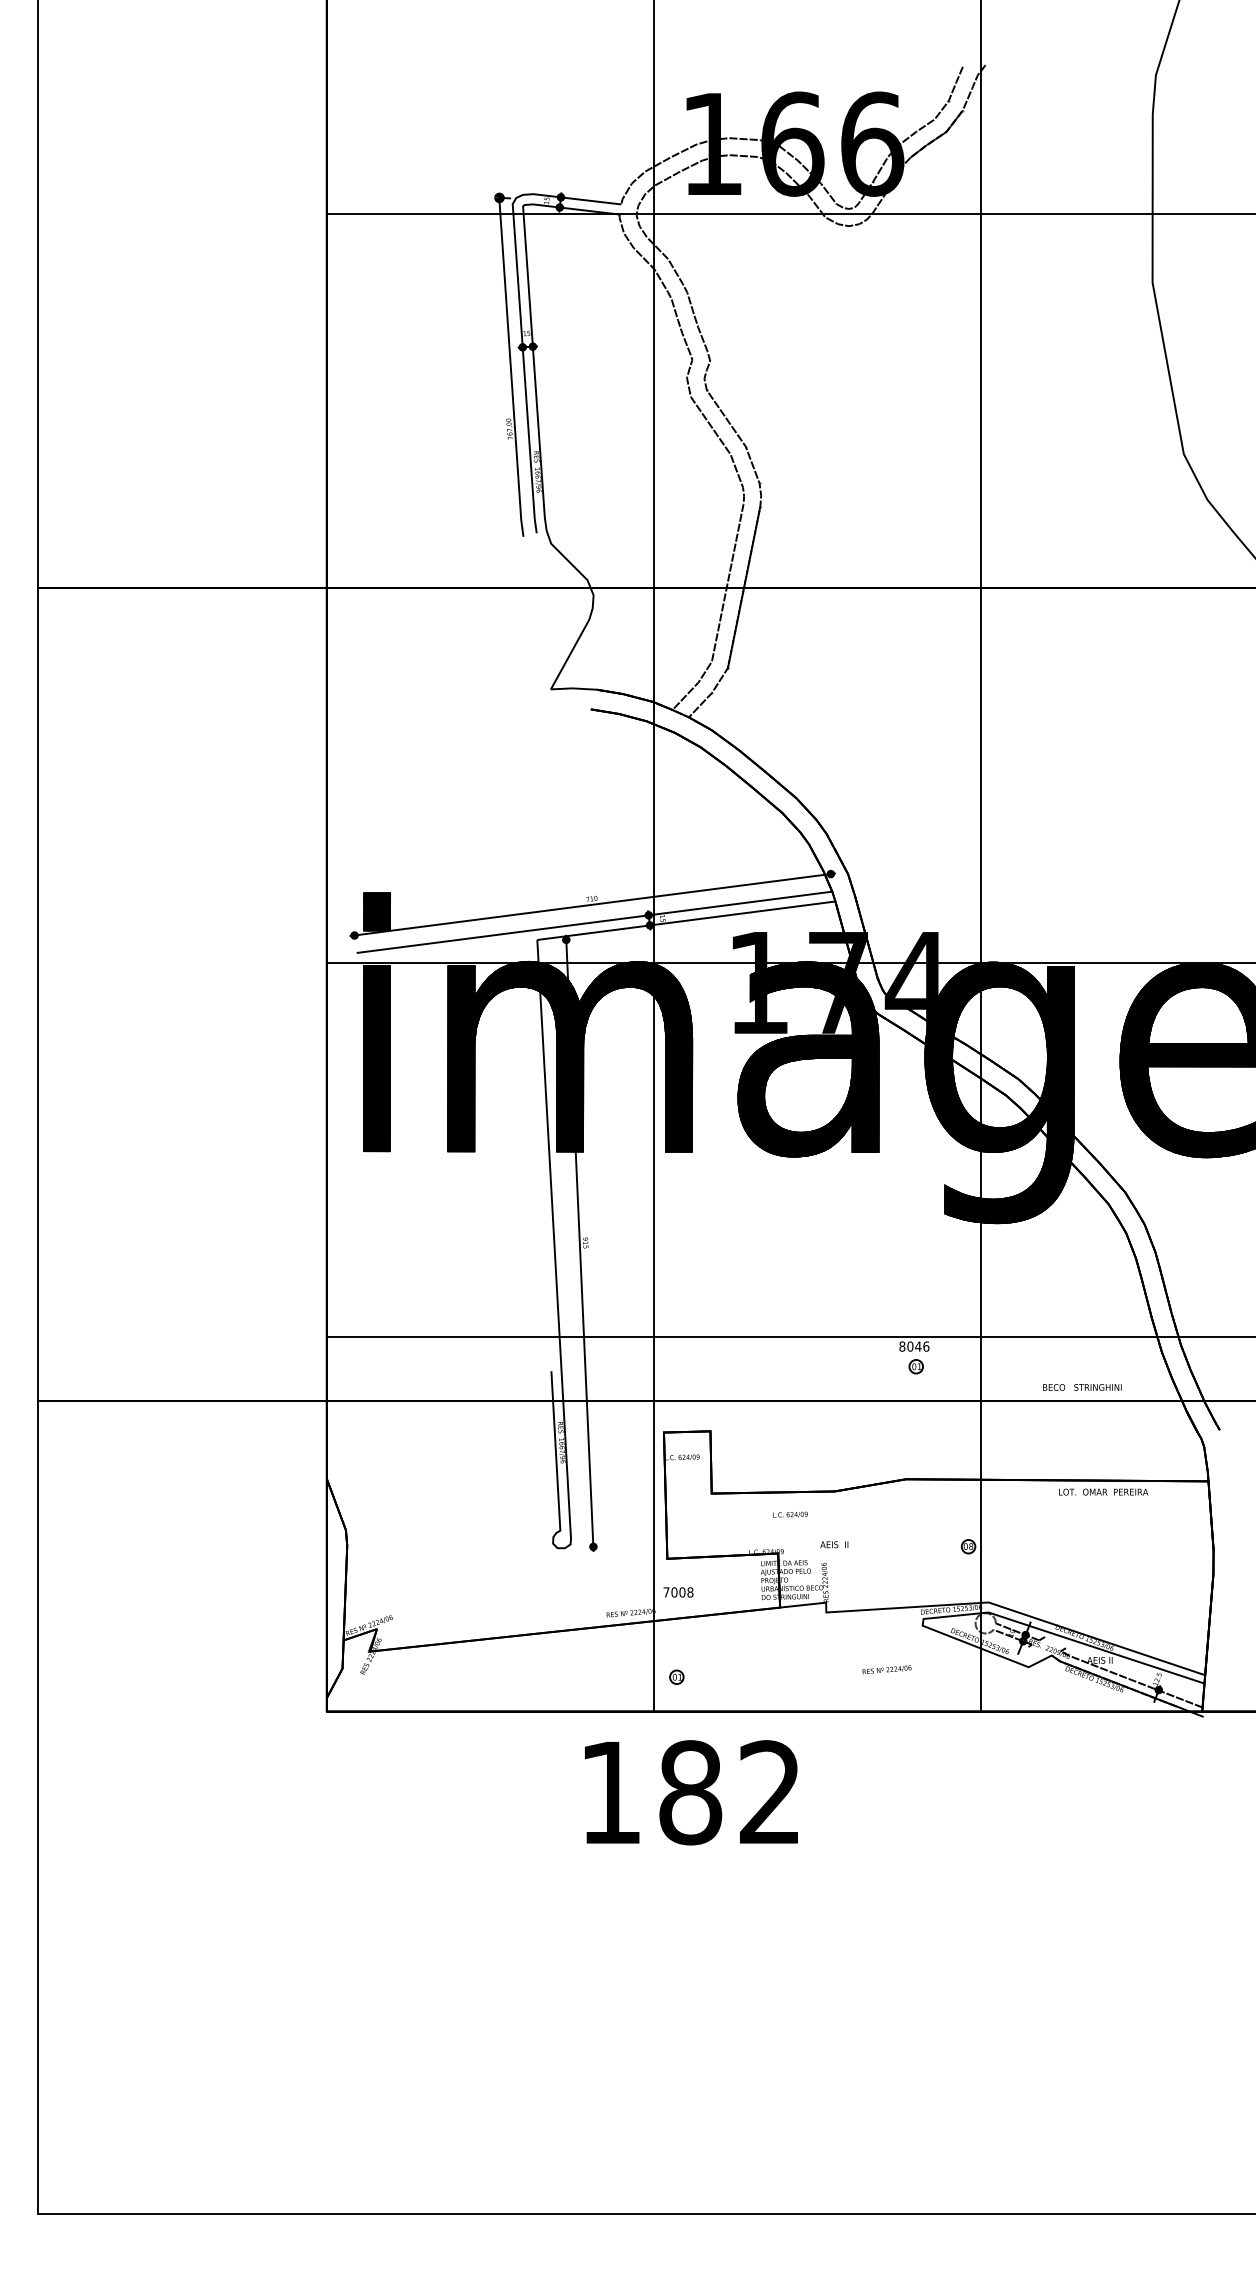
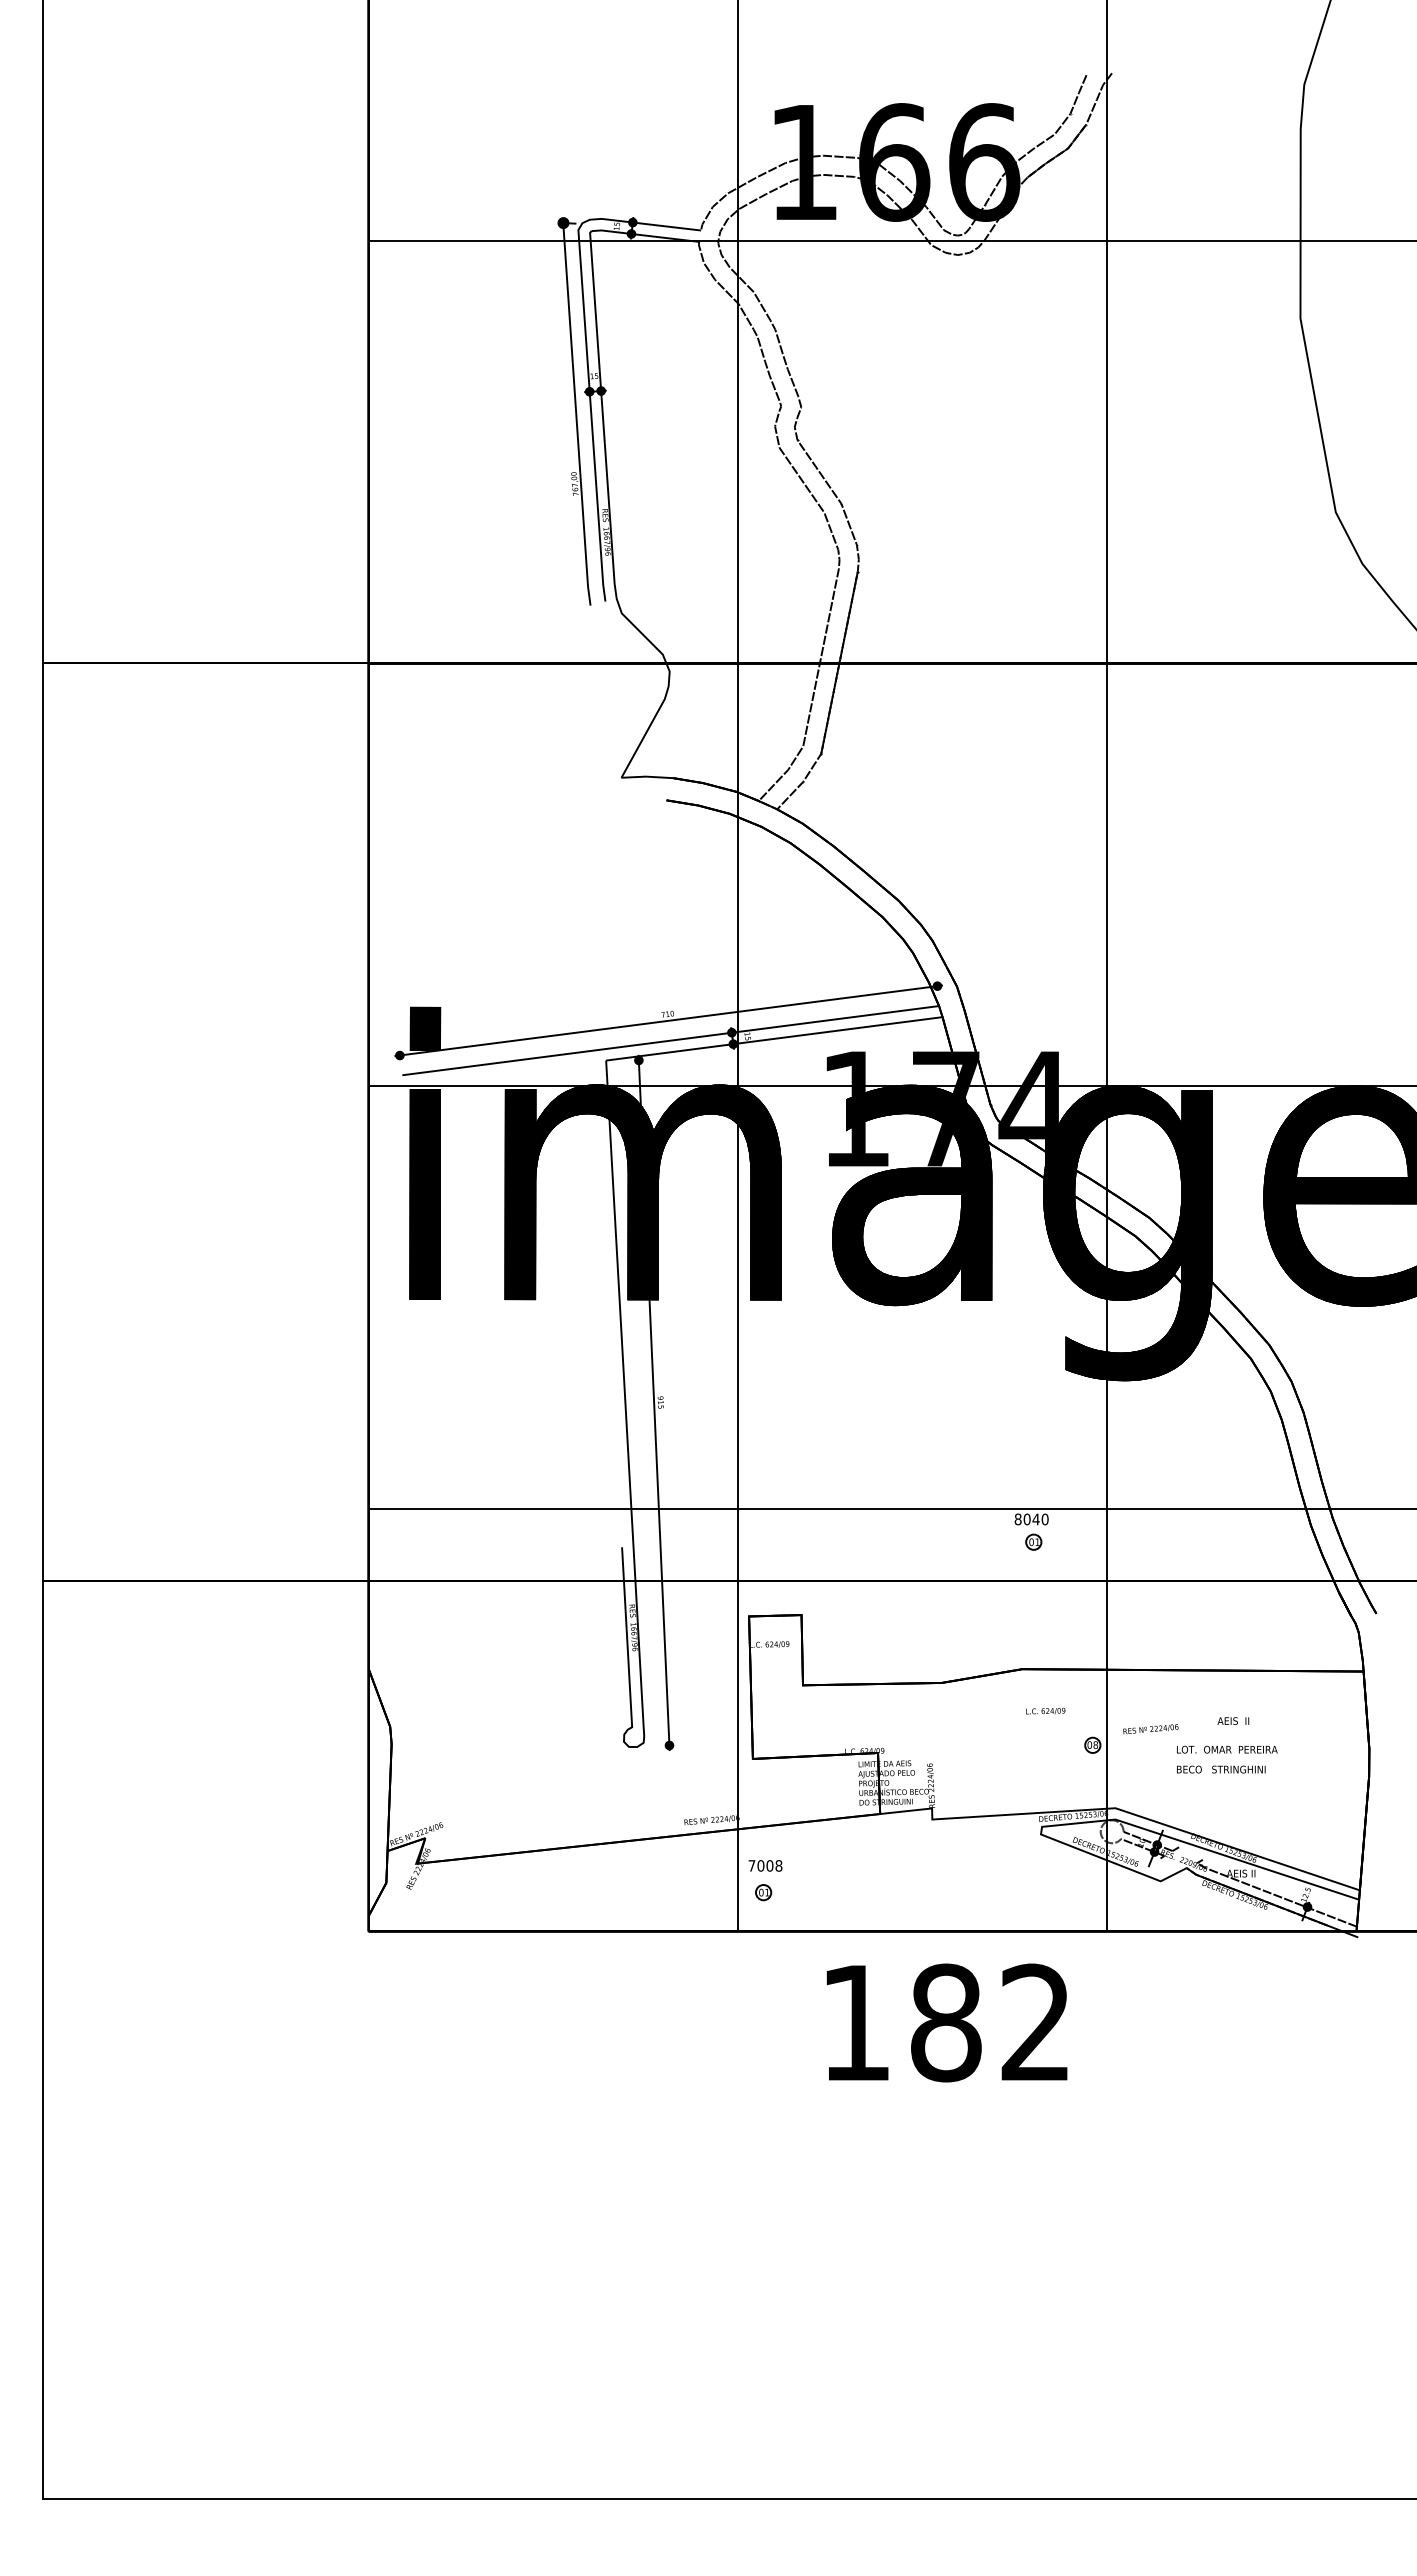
text: (925, 1346) -> (1044, 1519), 8046 -> 8040
text: (1082, 1387) -> (1221, 1769), moved
text: (1103, 1491) -> (1227, 1749), moved
text: (790, 1514) -> (1045, 1710), moved
text: (834, 1544) -> (1233, 1720), moved
text: (678, 1592) -> (765, 1865), moved
text: (886, 1670) -> (1150, 1729), moved
text: (690, 1792) -> (946, 2022), moved

